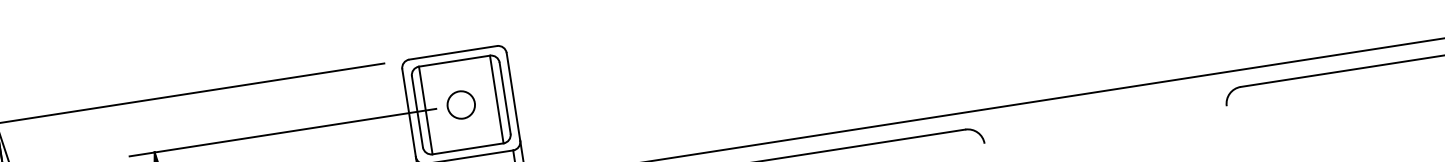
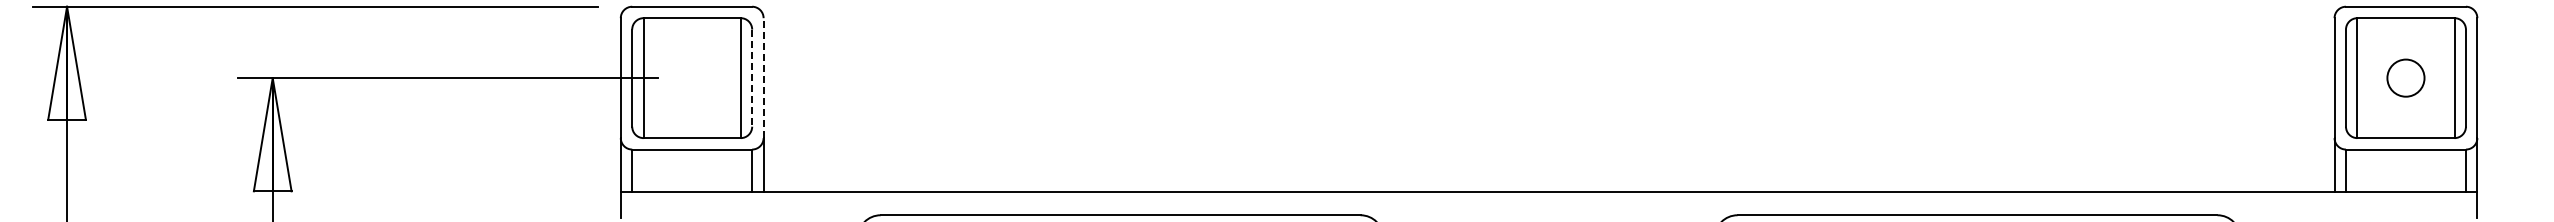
line: (513, 97) -> (763, 78), solid -> dashed
line: (505, 98) -> (752, 78), solid -> dashed
circle: (460, 104) -> (691, 77), removed

